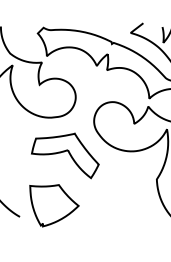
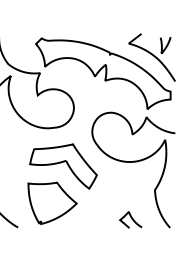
part: (54, 205) -> (52, 203), moved
curve: (133, 208) -> (131, 219), added

